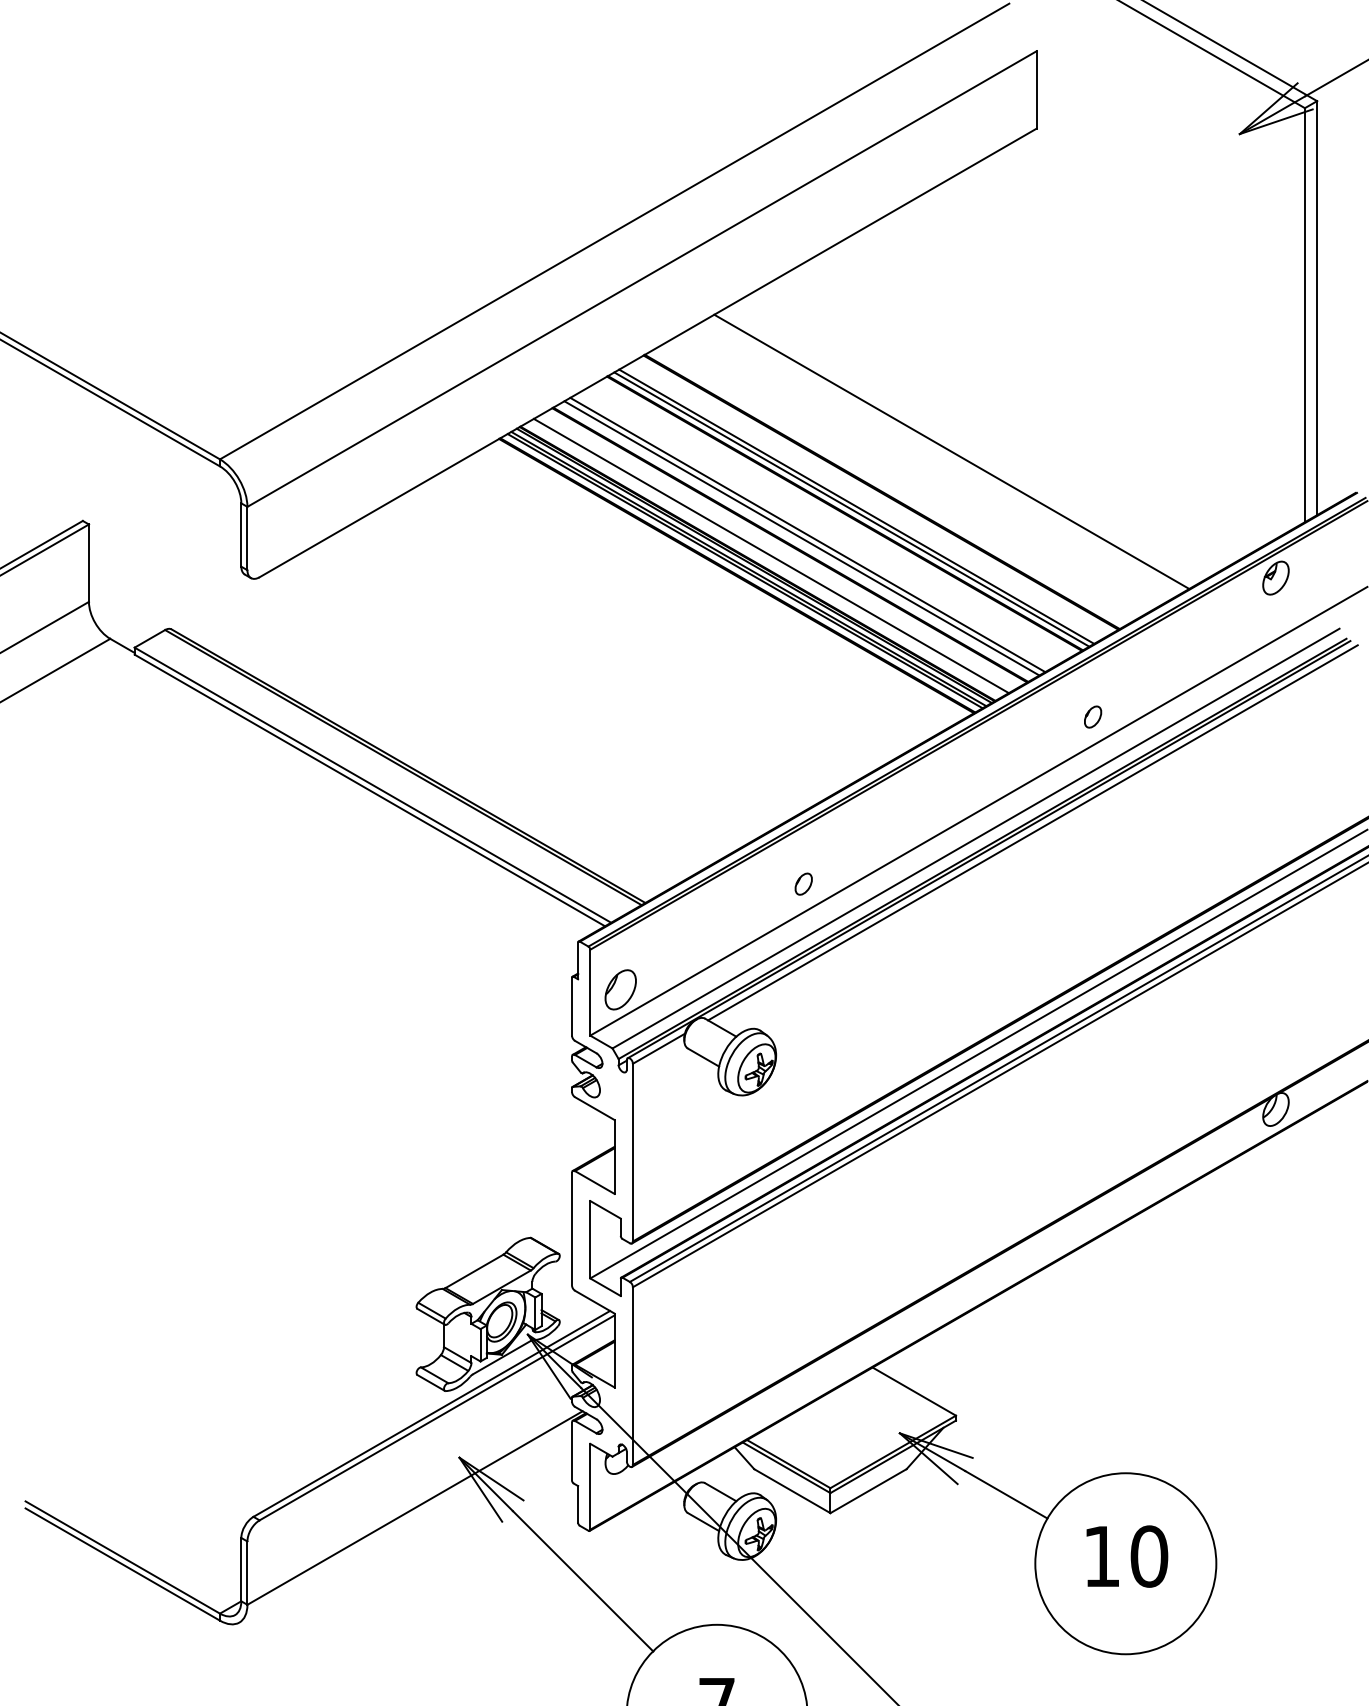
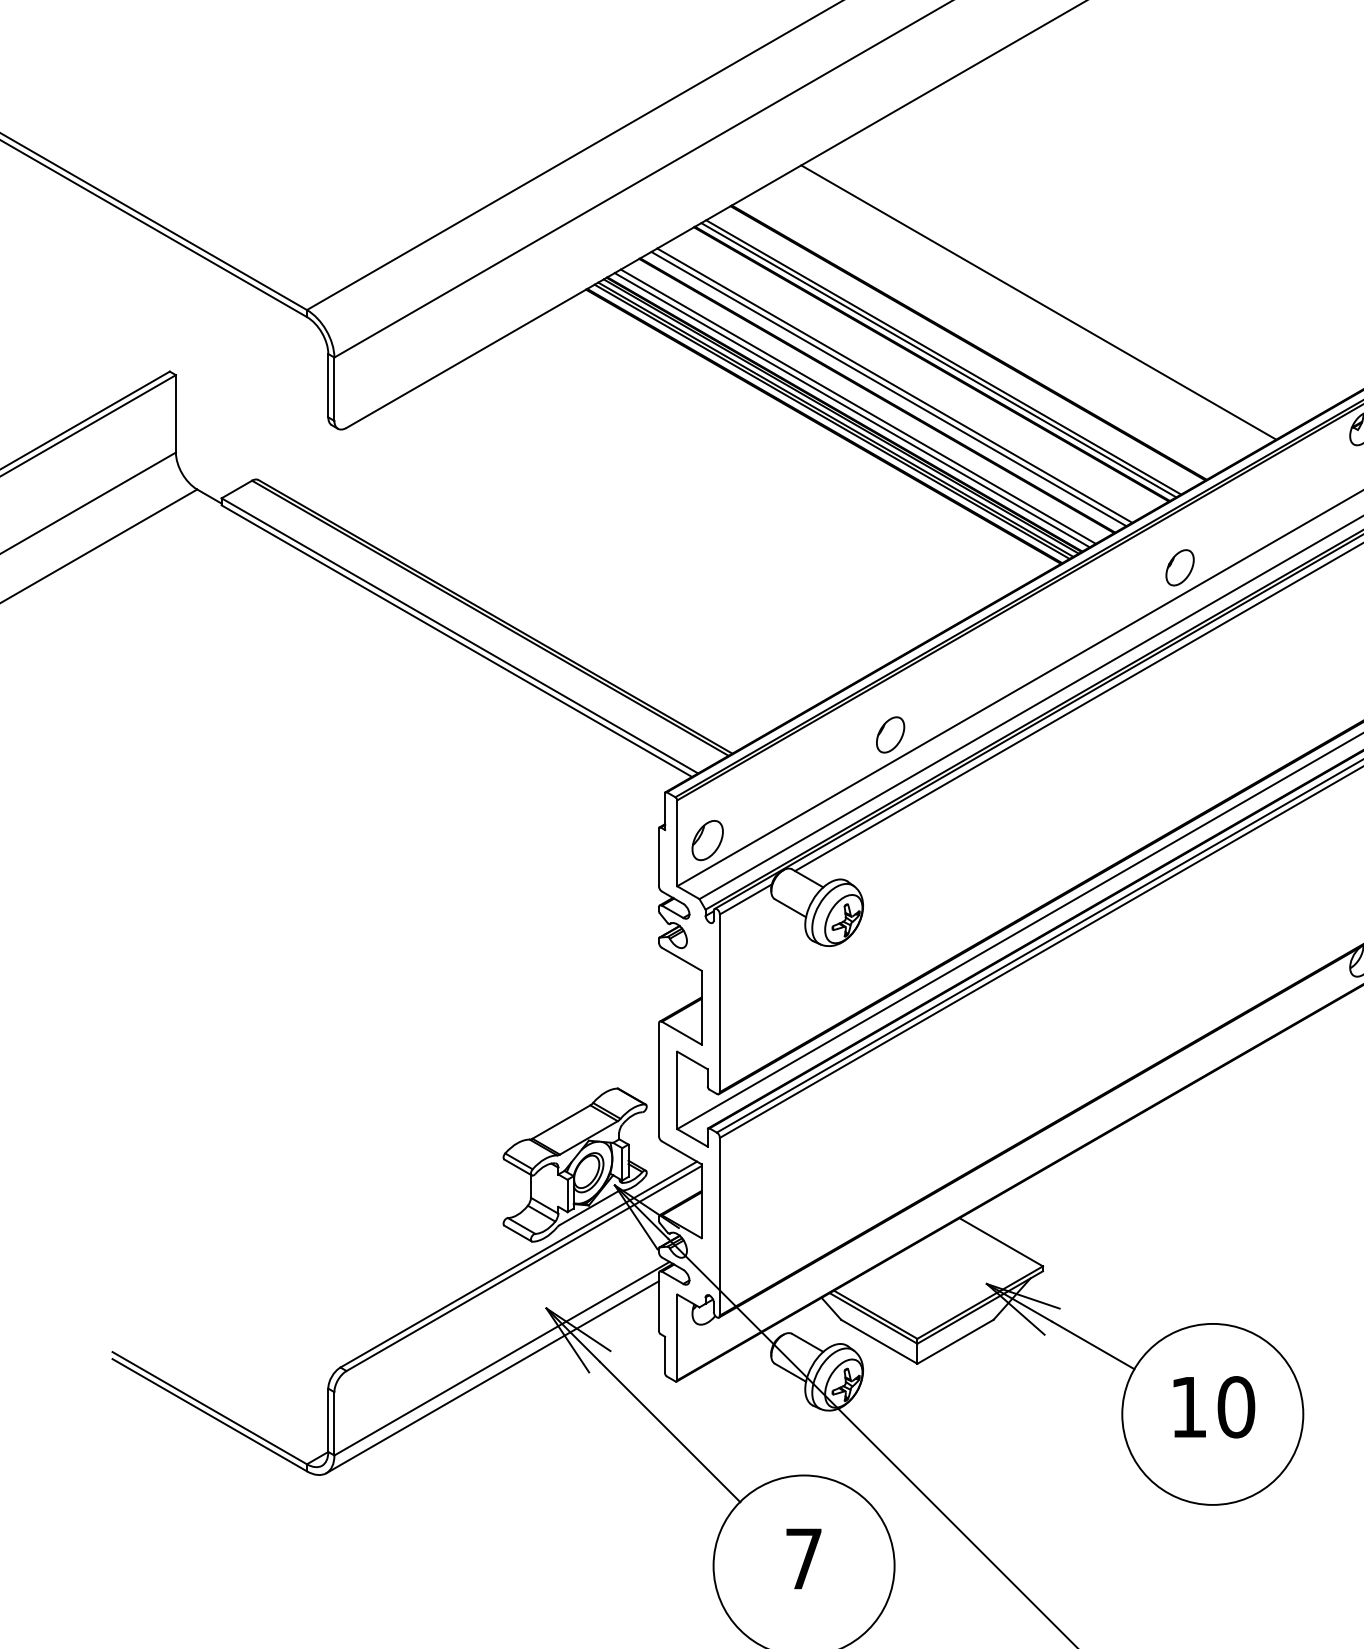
line: (764, 559) -> (851, 410), added
part: (1092, 716) -> (1179, 567), size x1.67
part: (803, 883) -> (890, 734), size x1.67
line: (405, 1526) -> (492, 1377), added

